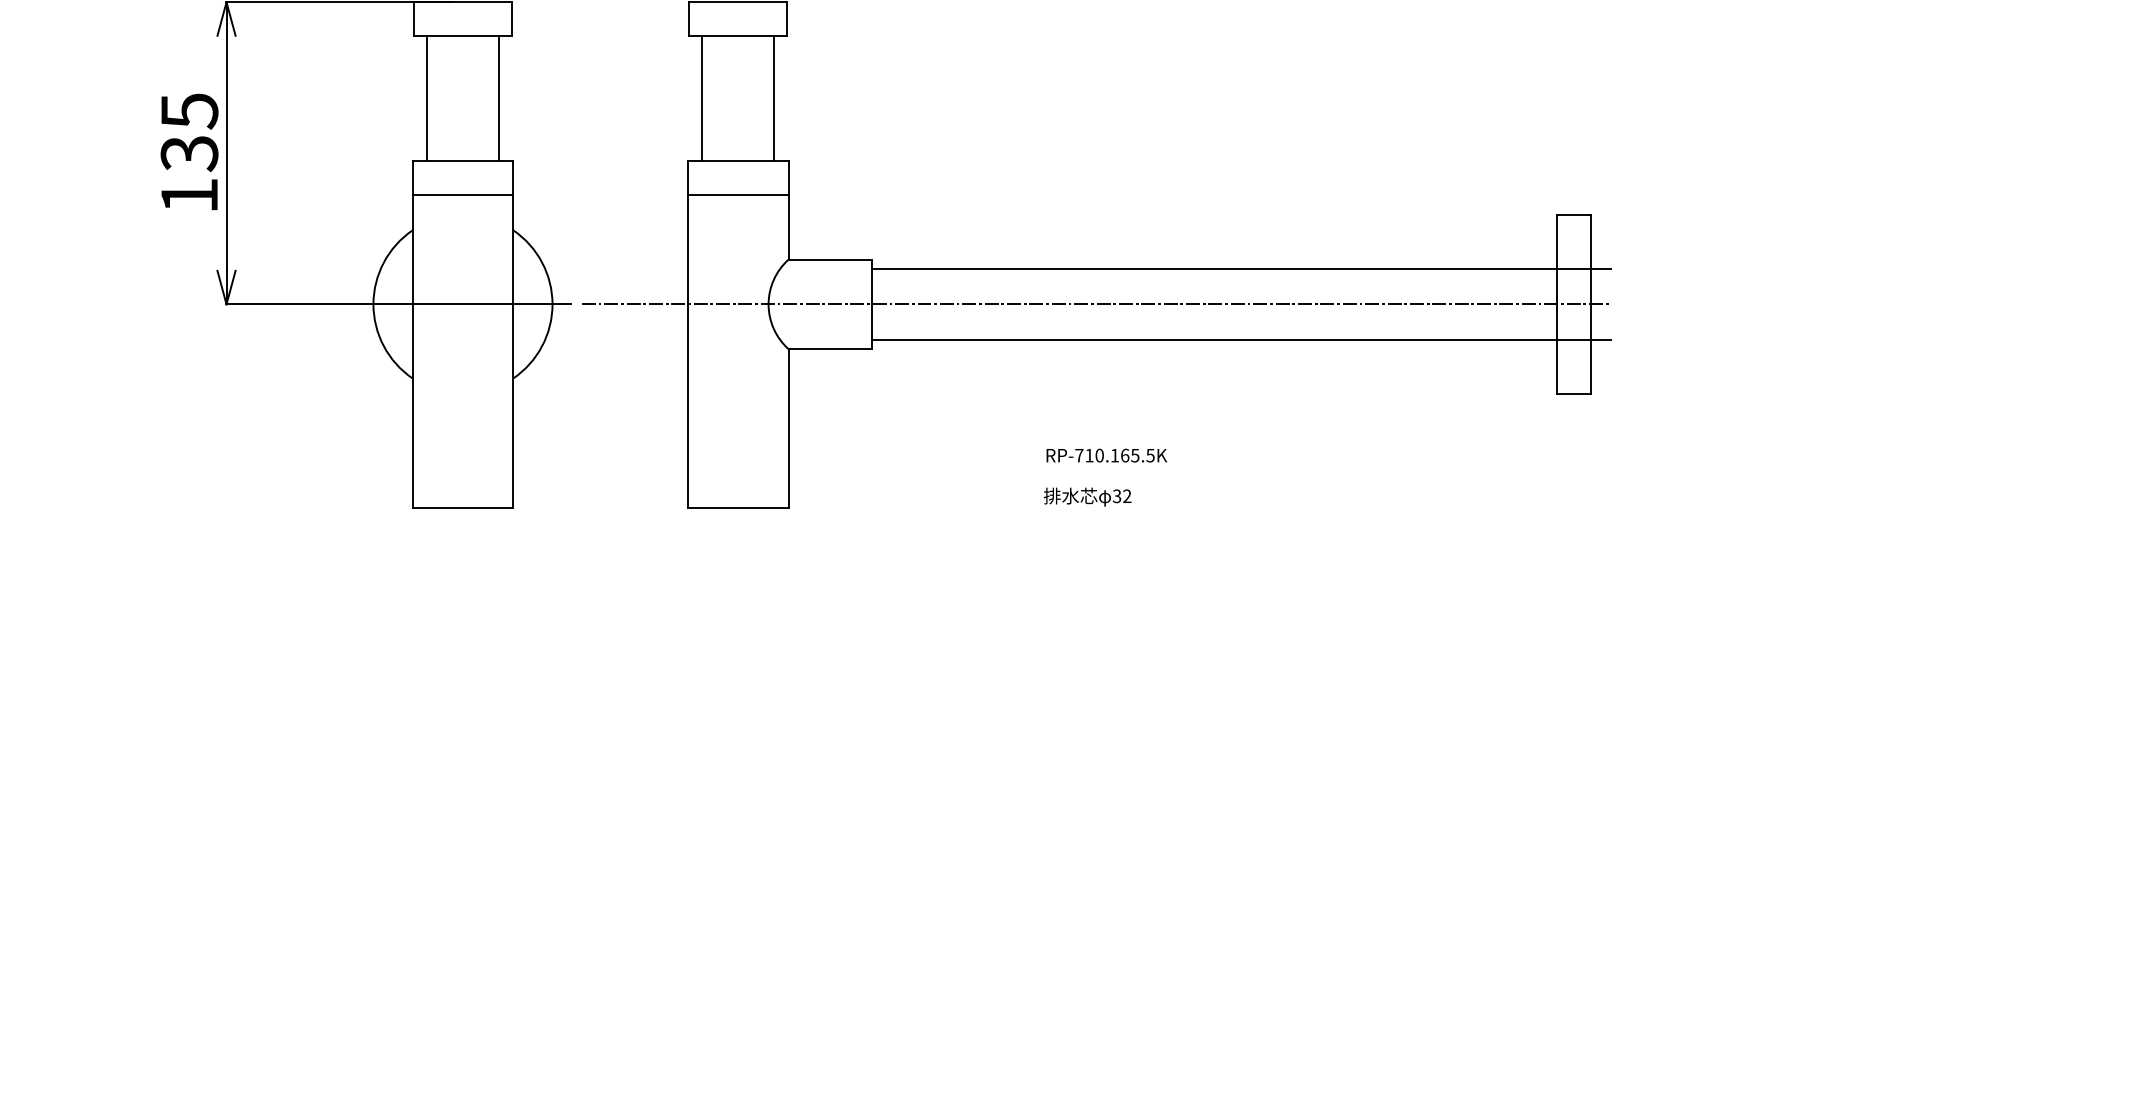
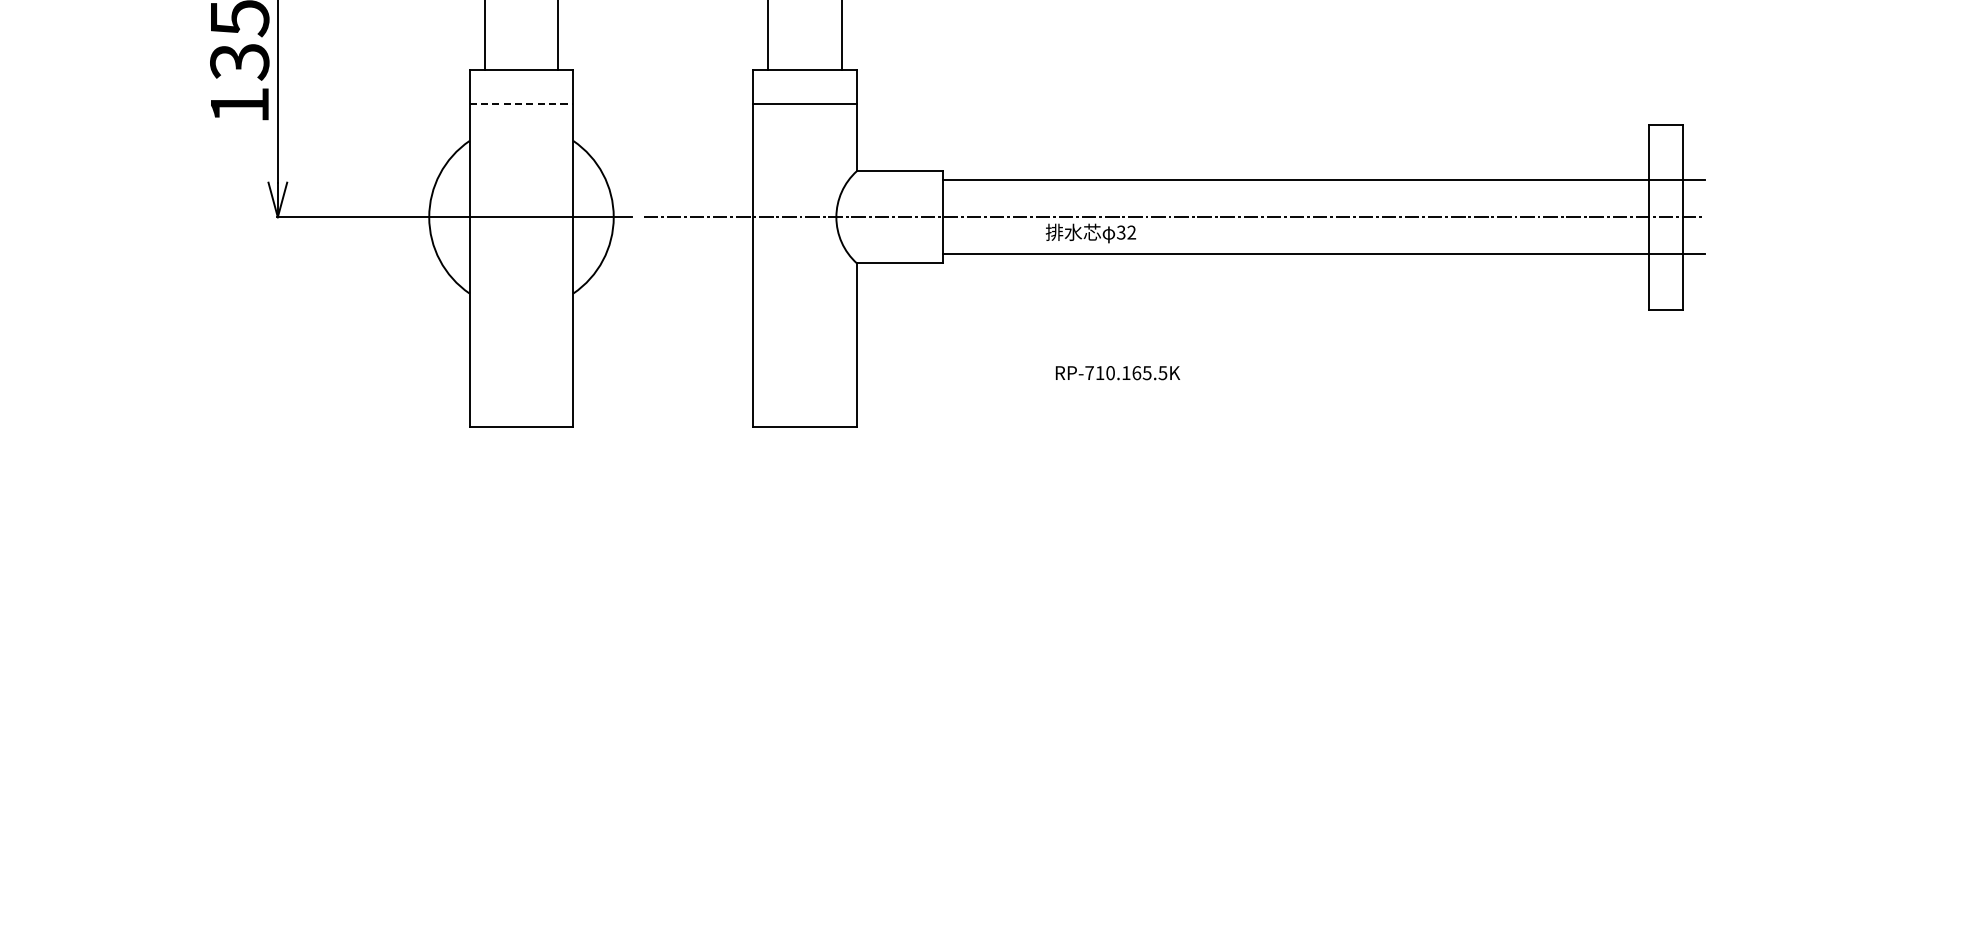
line: (463, 194) -> (522, 104), solid -> dashed
text: (1106, 455) -> (1117, 372), moved
text: (1087, 496) -> (1090, 232), moved

